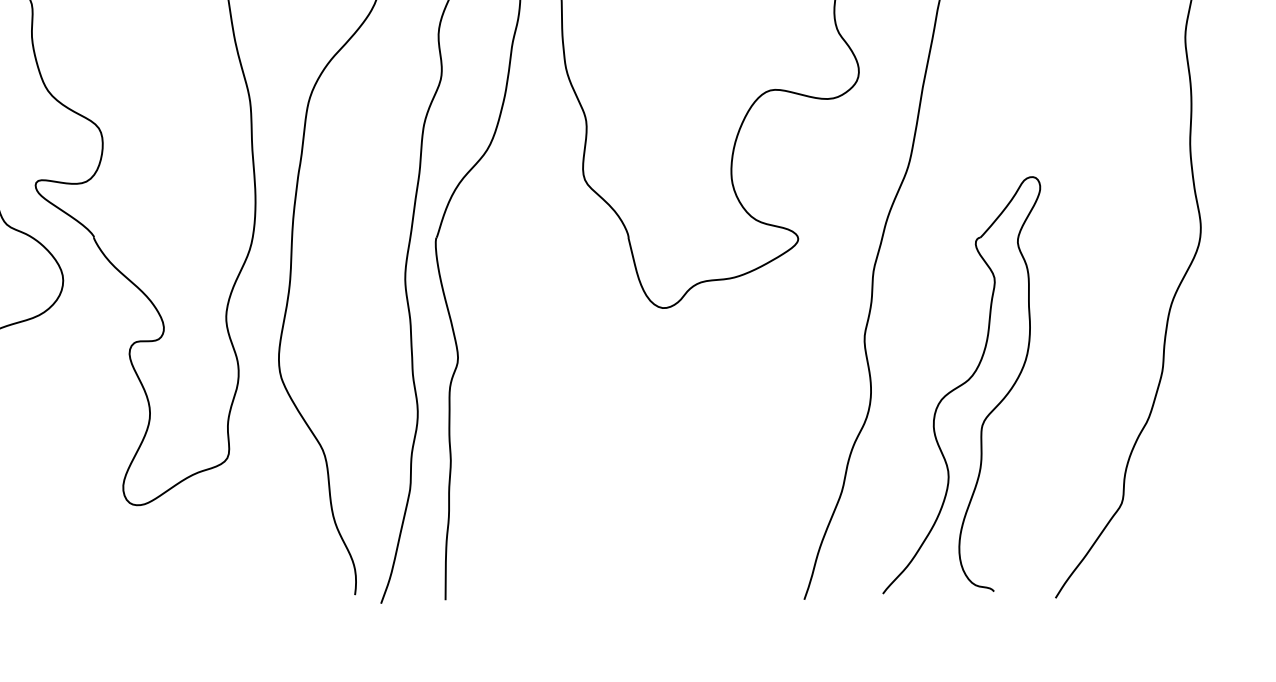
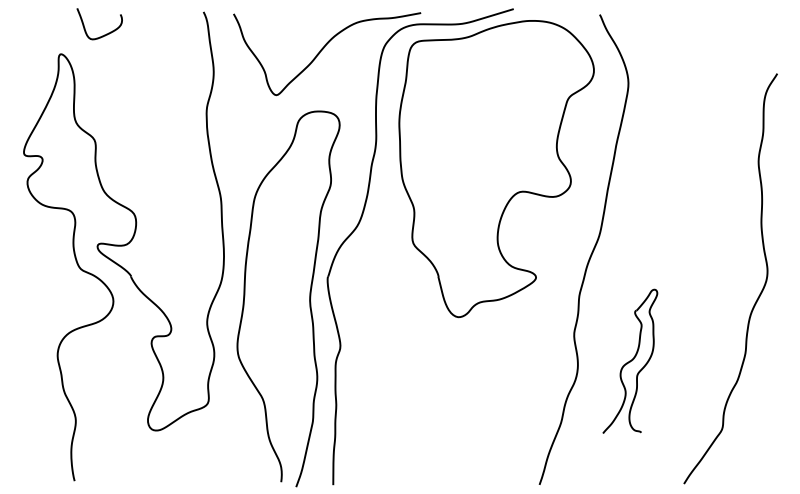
part: (962, 385) -> (630, 361), size x0.6

